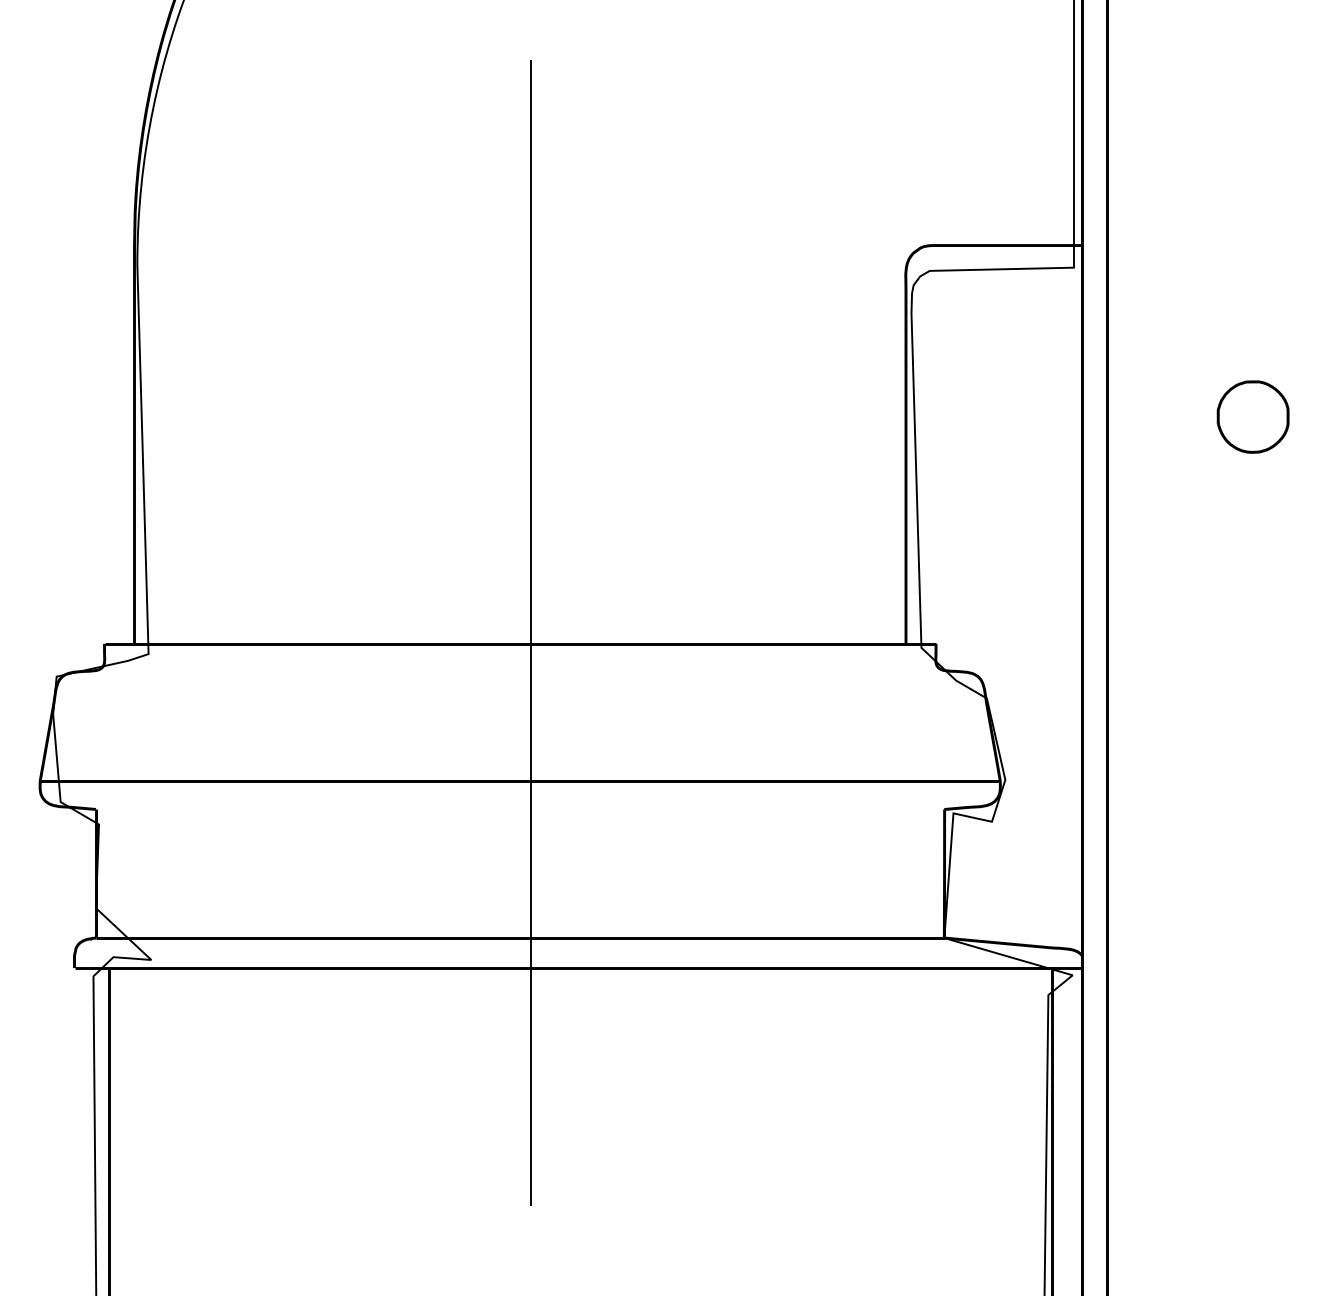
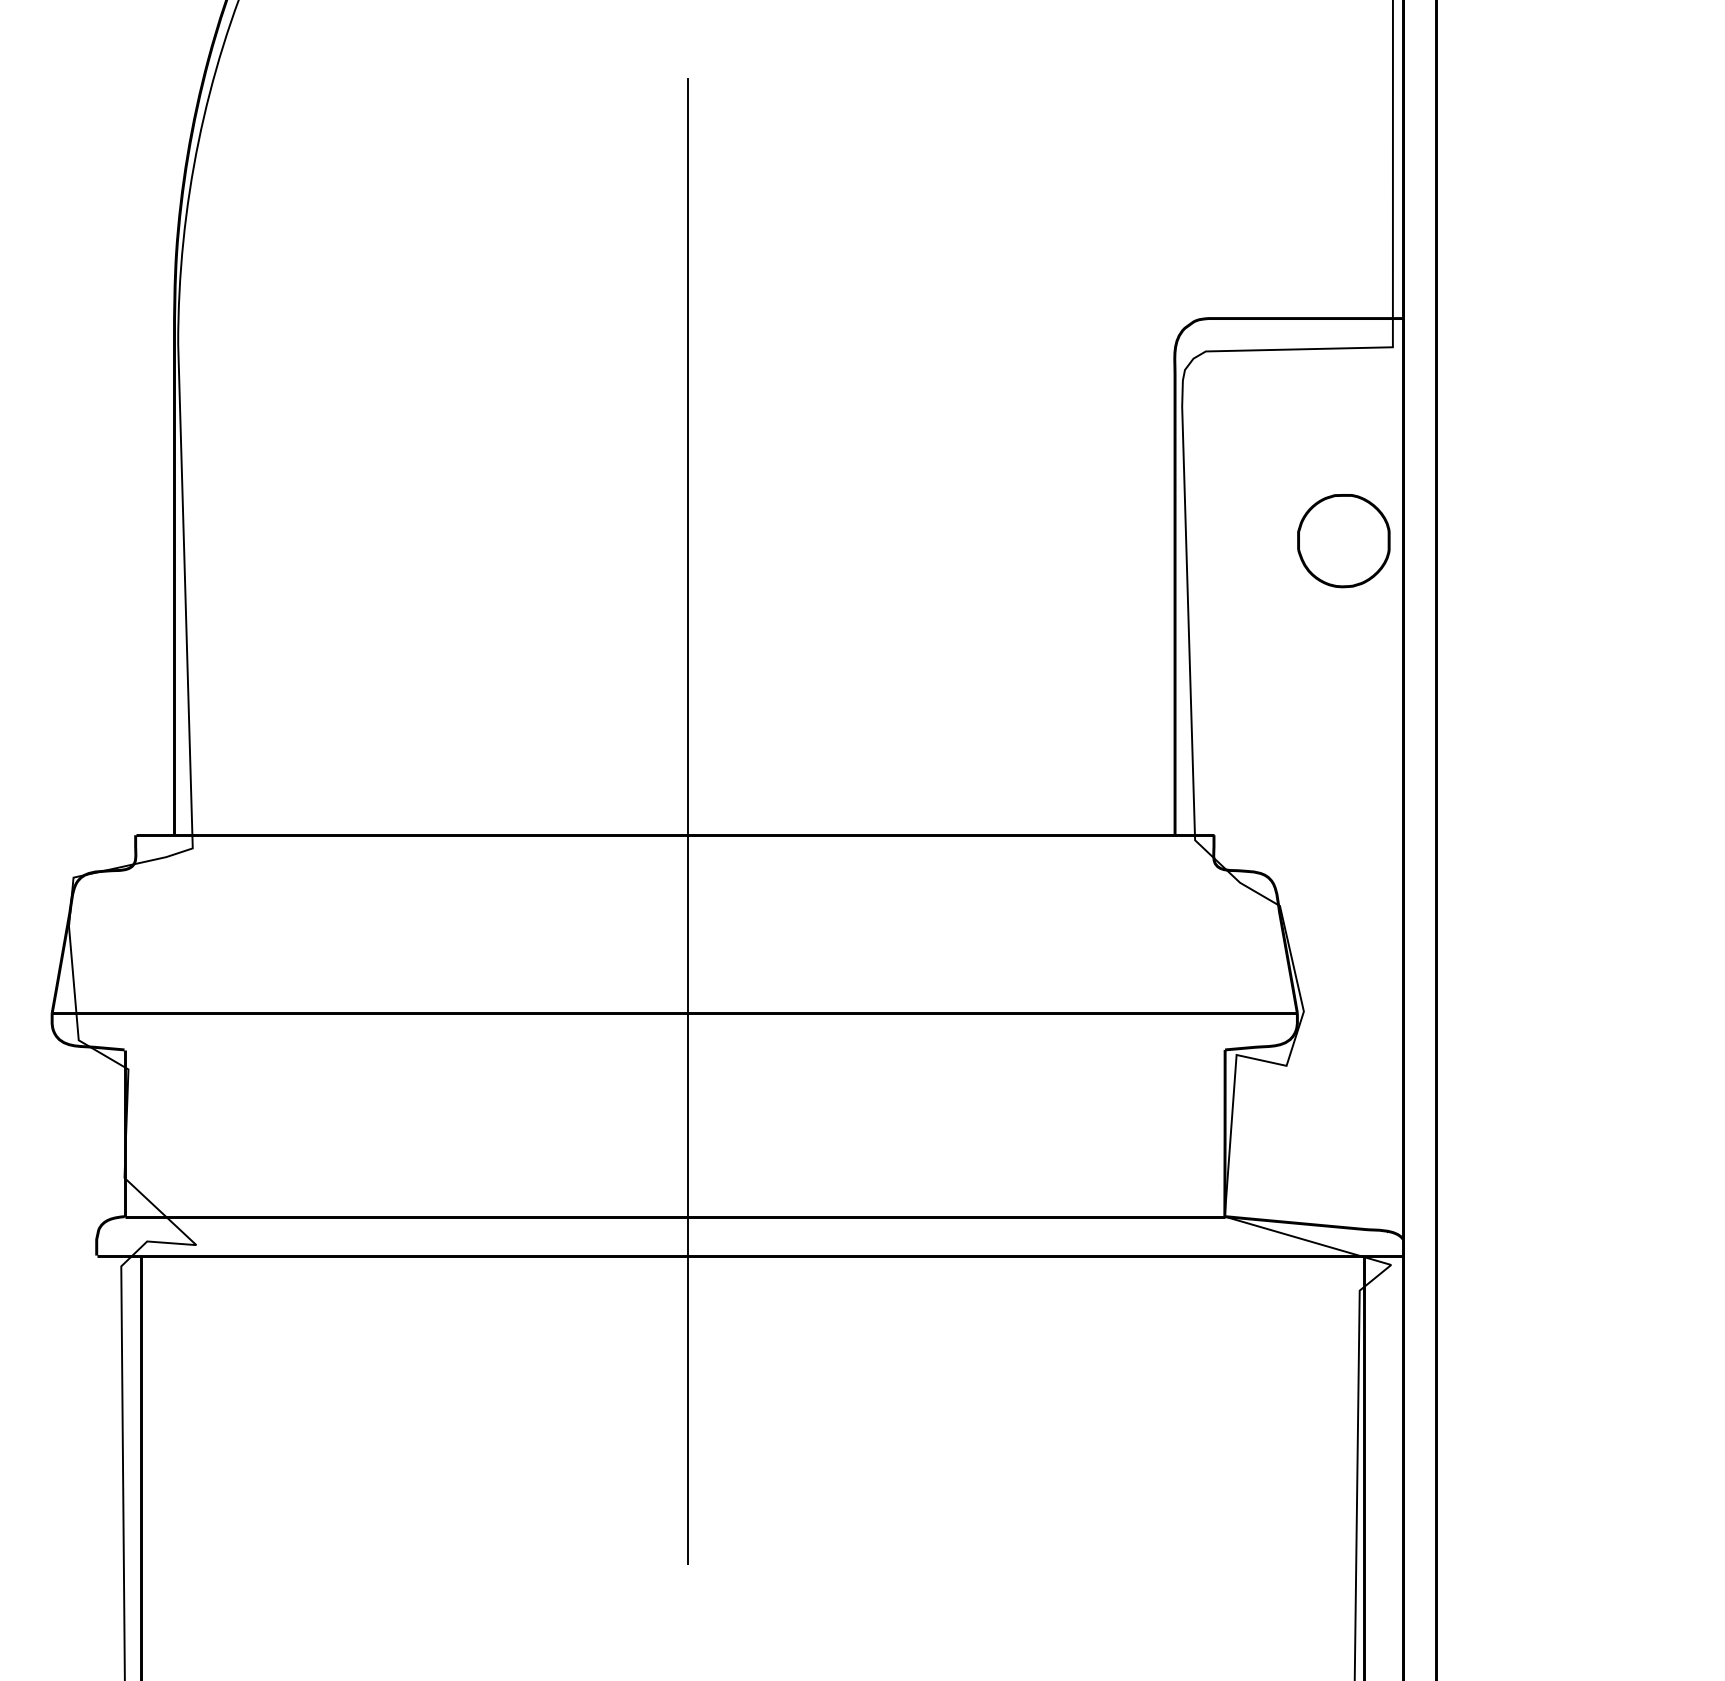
part: (1252, 416) -> (1343, 540), moved

